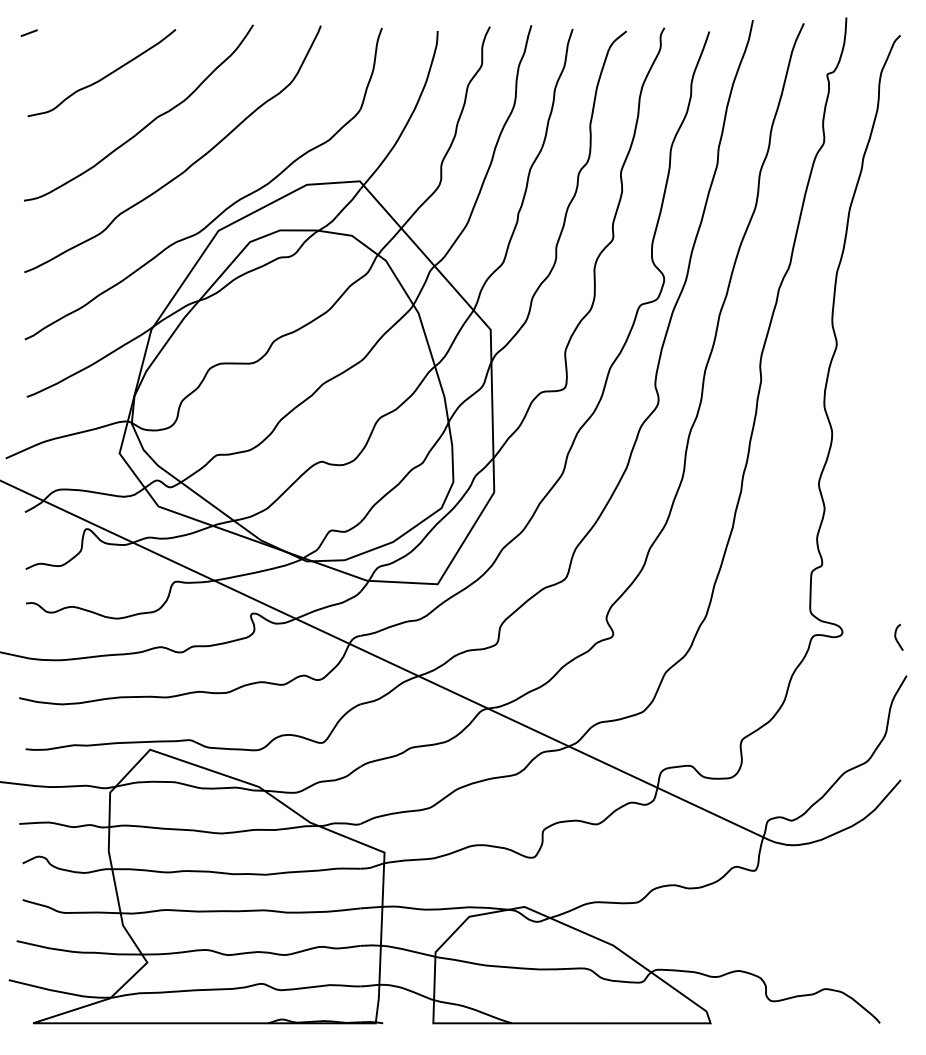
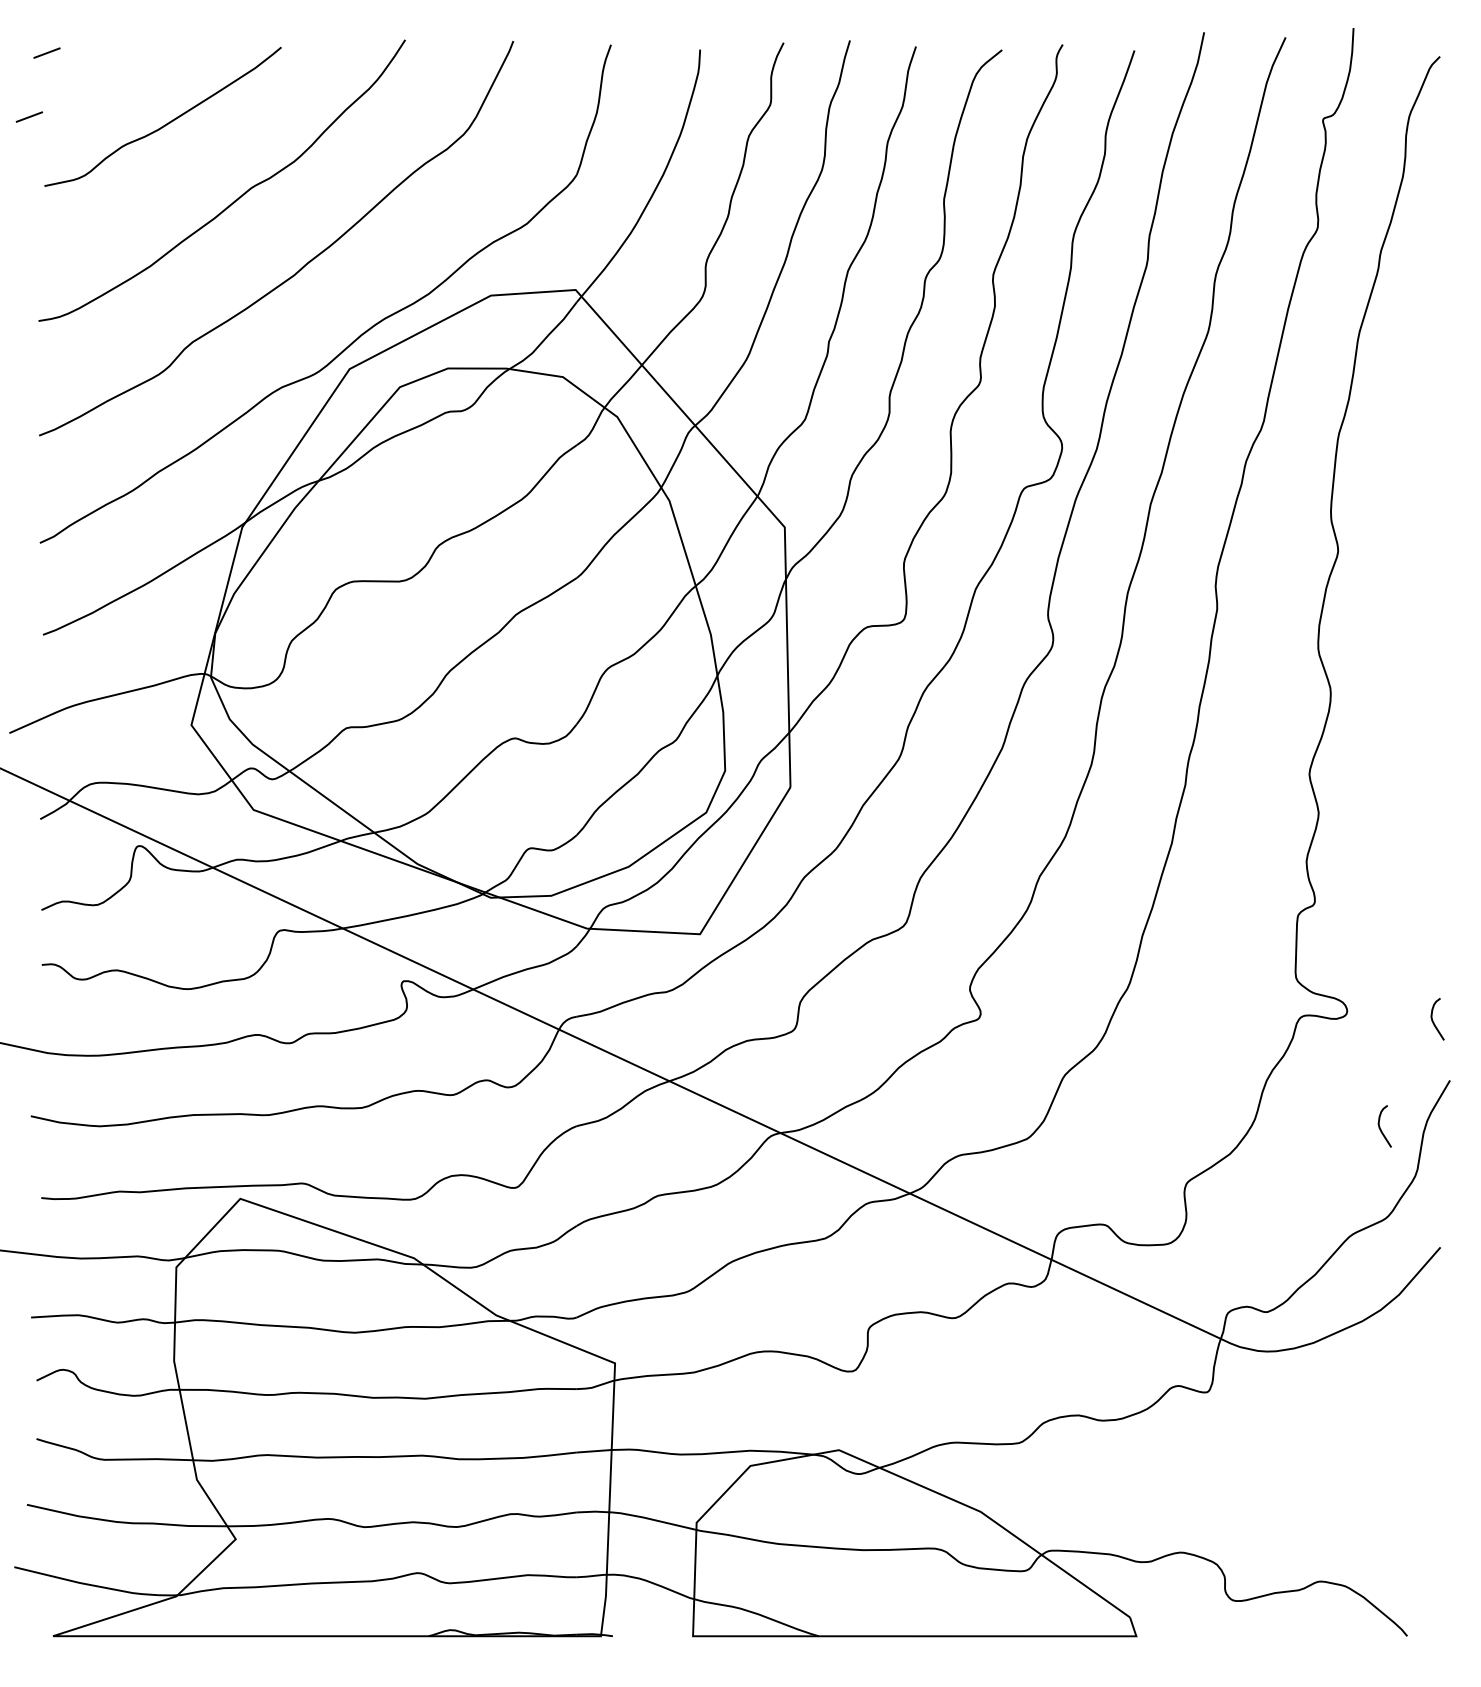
line: (17, 72) -> (28, 116), added
curve: (863, 704) -> (1380, 1126), added

